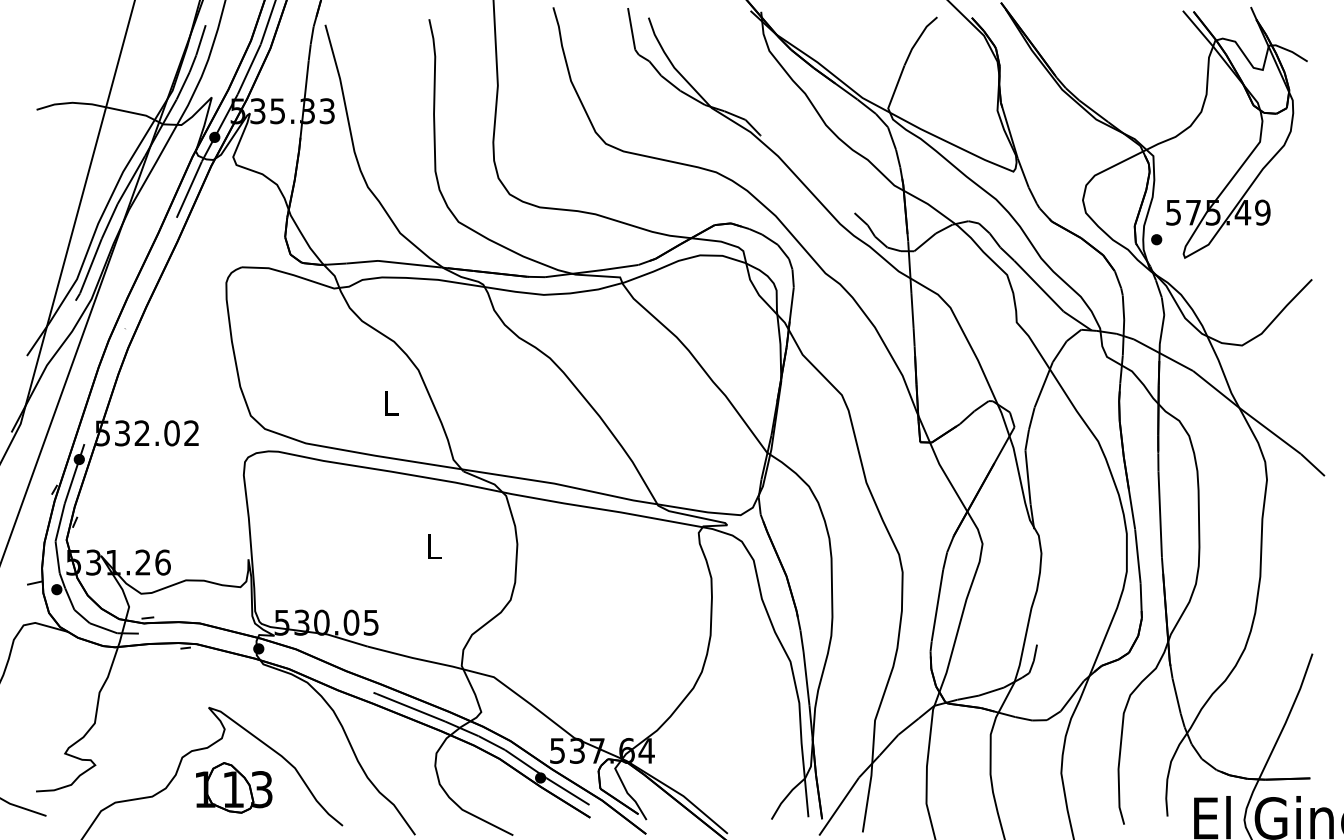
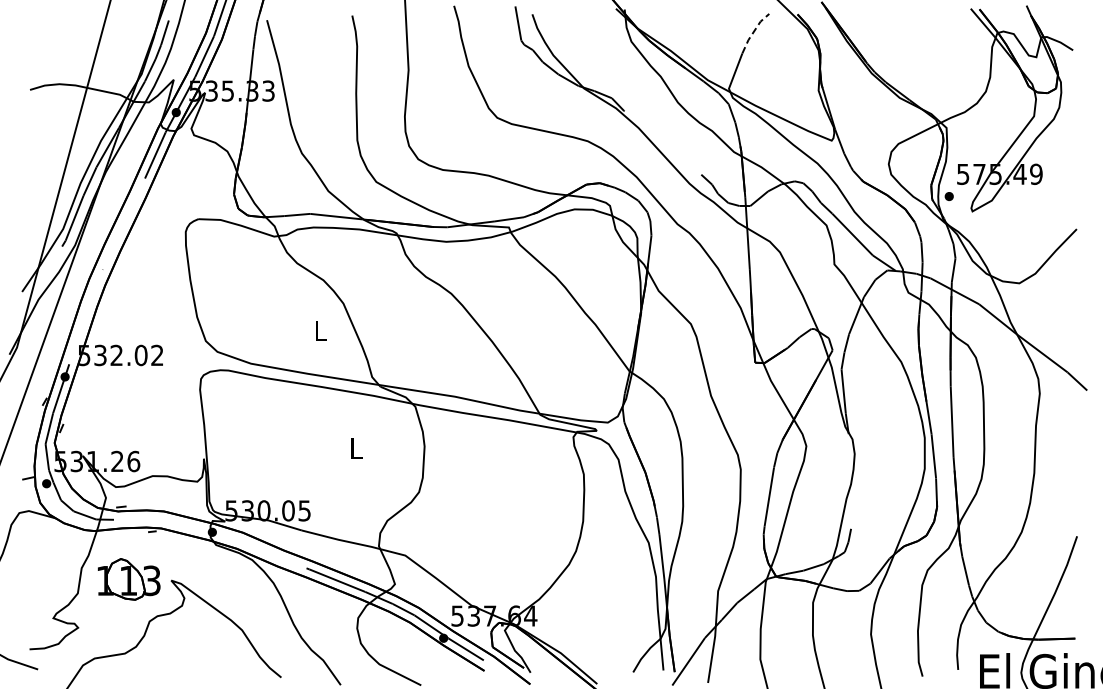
line: (918, 38) -> (753, 31), solid -> dashed
part: (233, 787) -> (128, 579), moved

